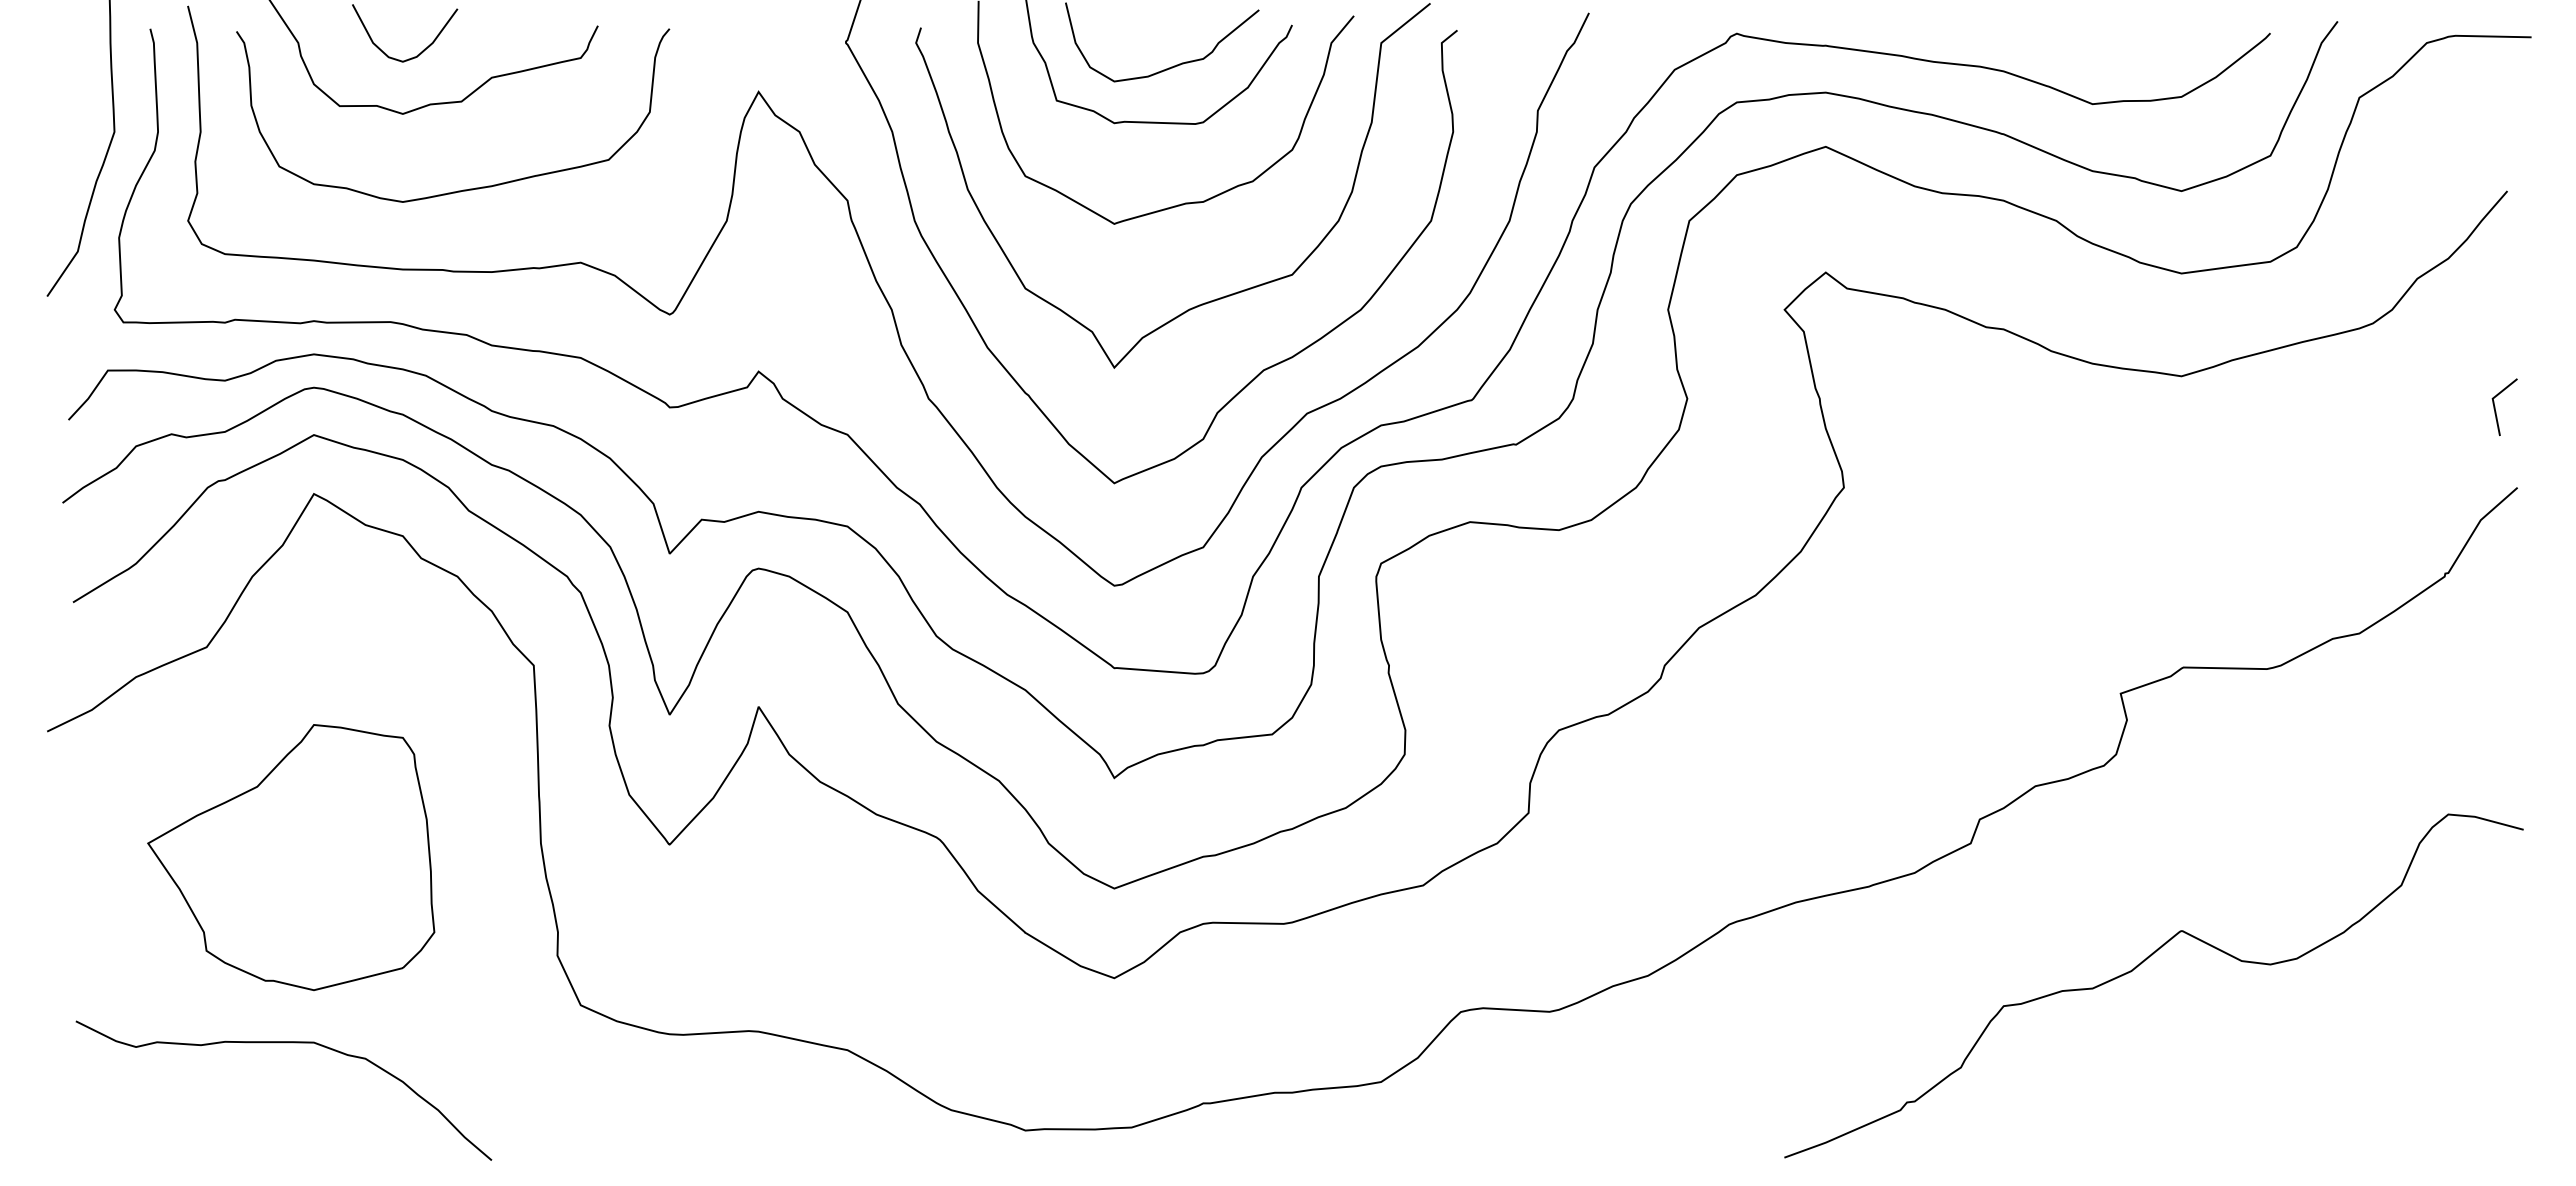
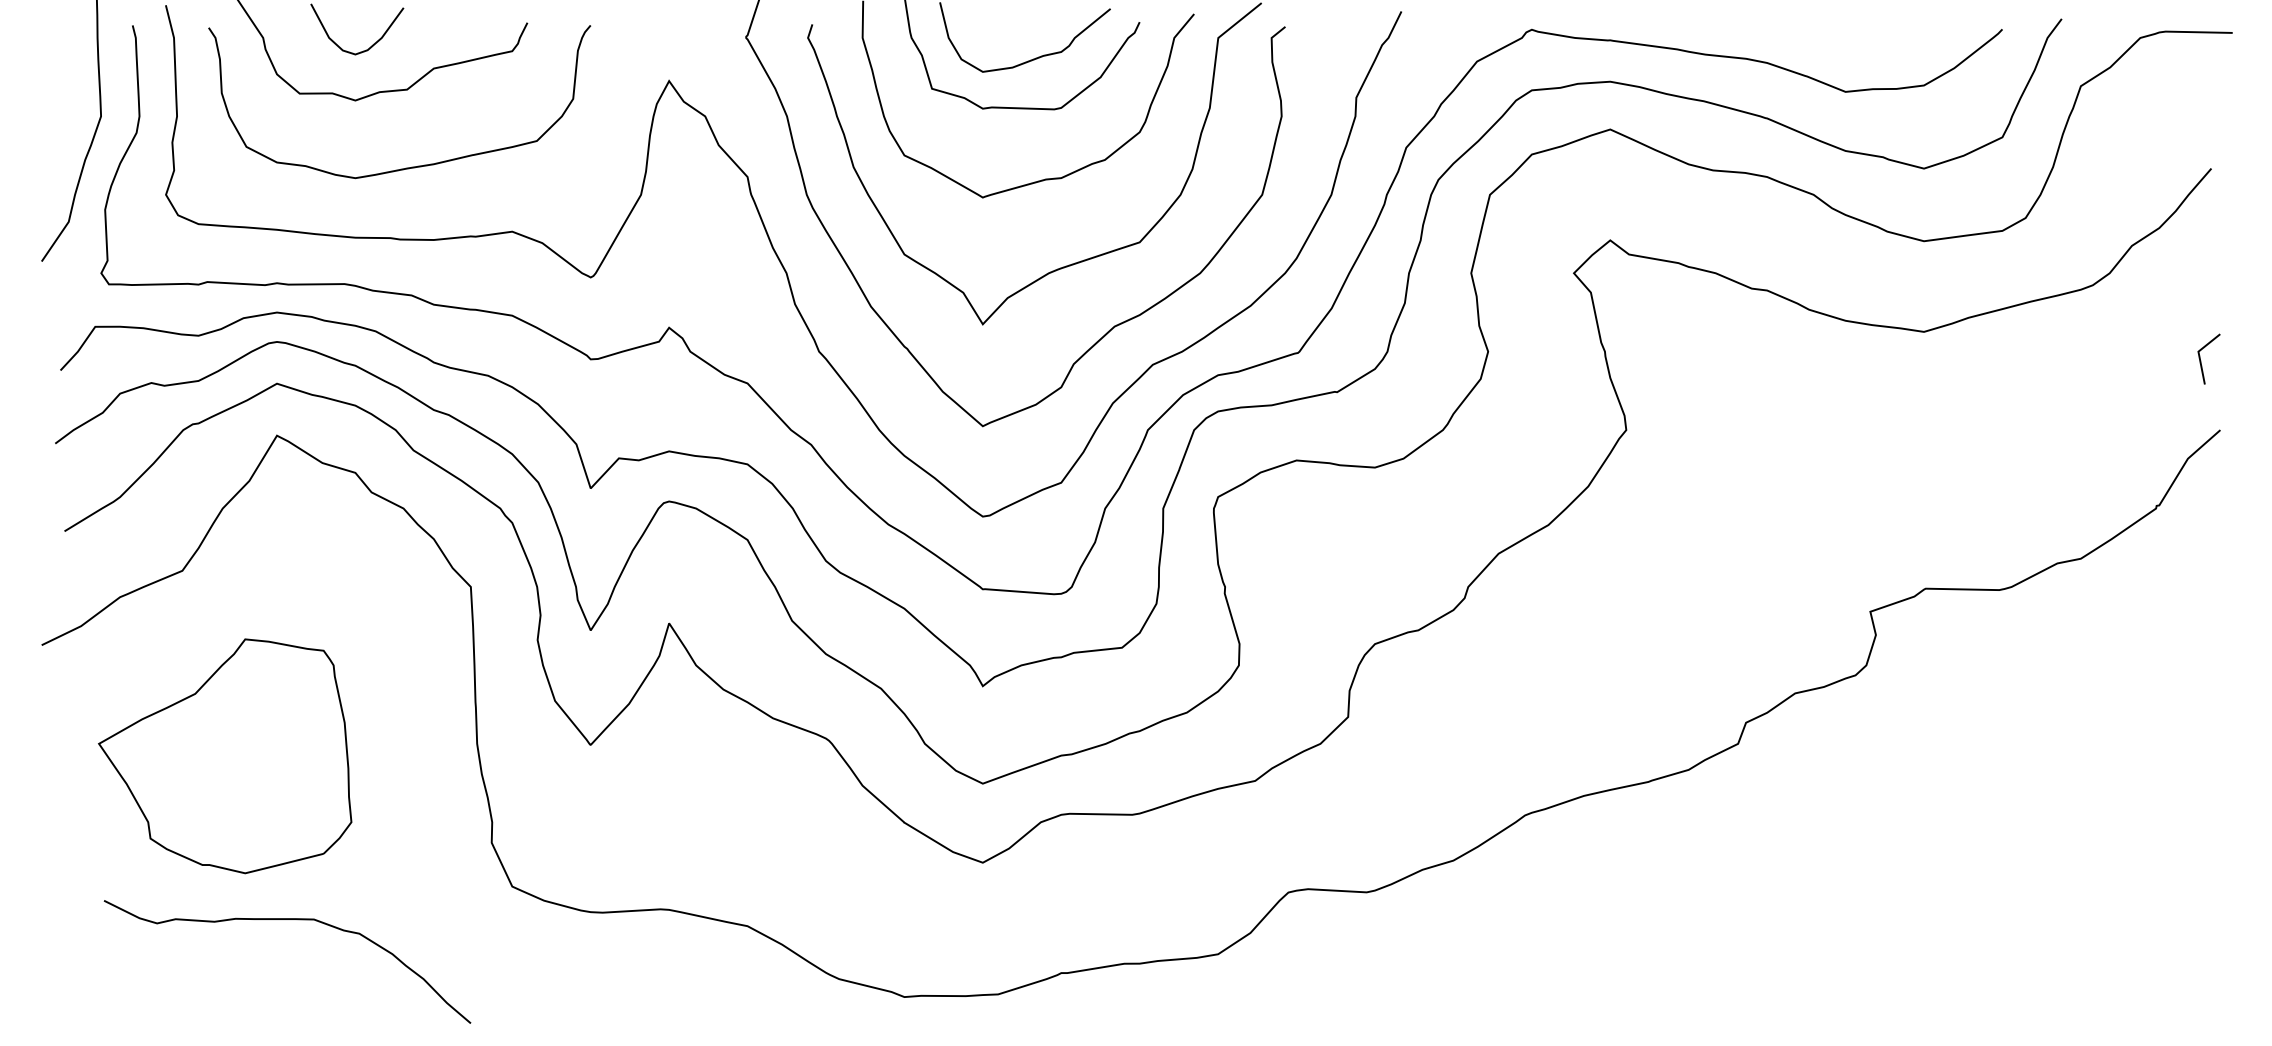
part: (291, 857) -> (225, 756), moved
curve: (2136, 968) -> (1884, 854), removed
curve: (283, 1043) -> (287, 920), moved

